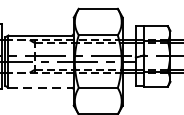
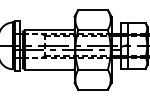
line: (40, 87) -> (49, 69), dashed -> solid

